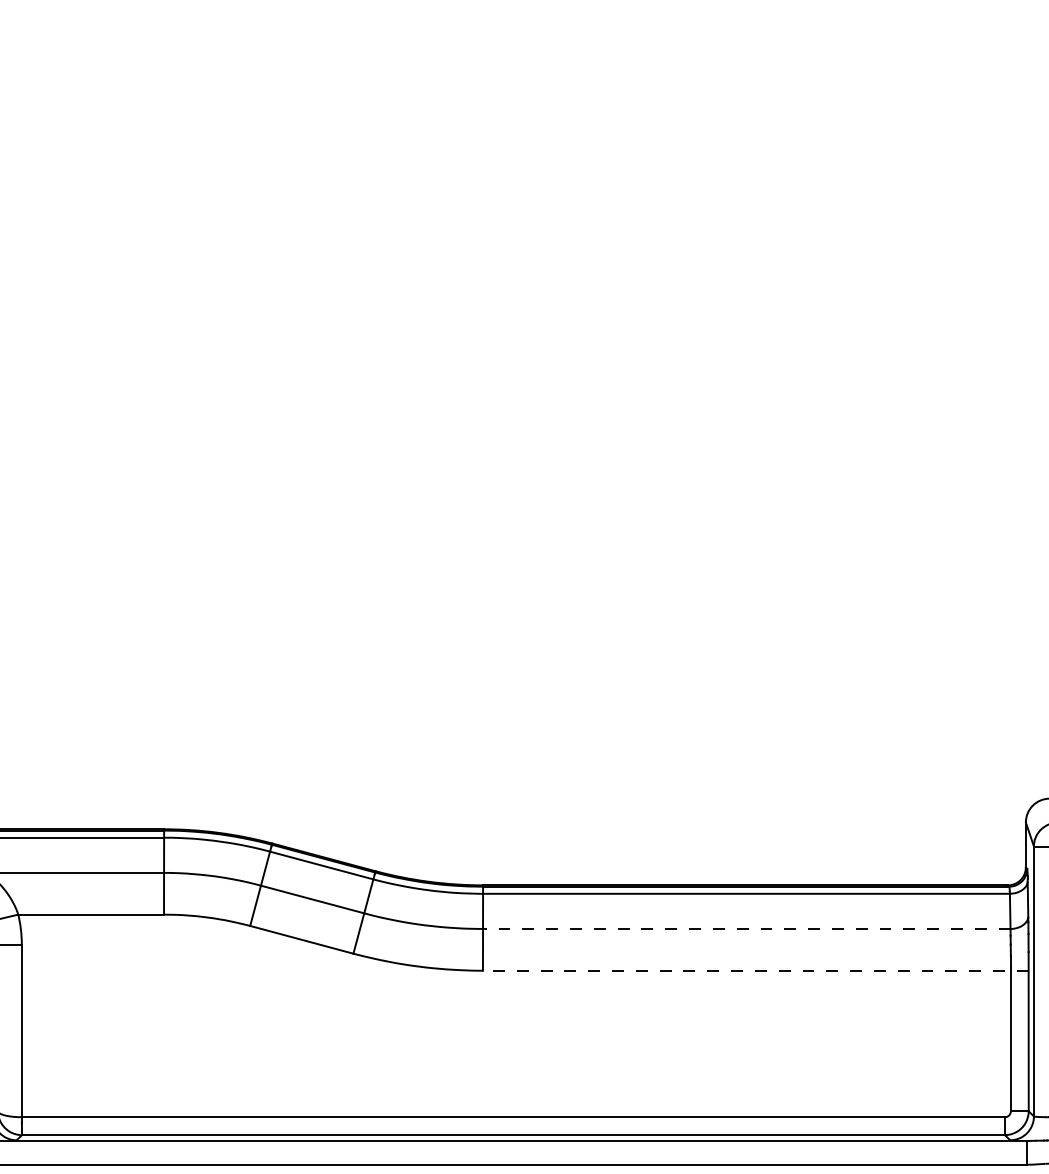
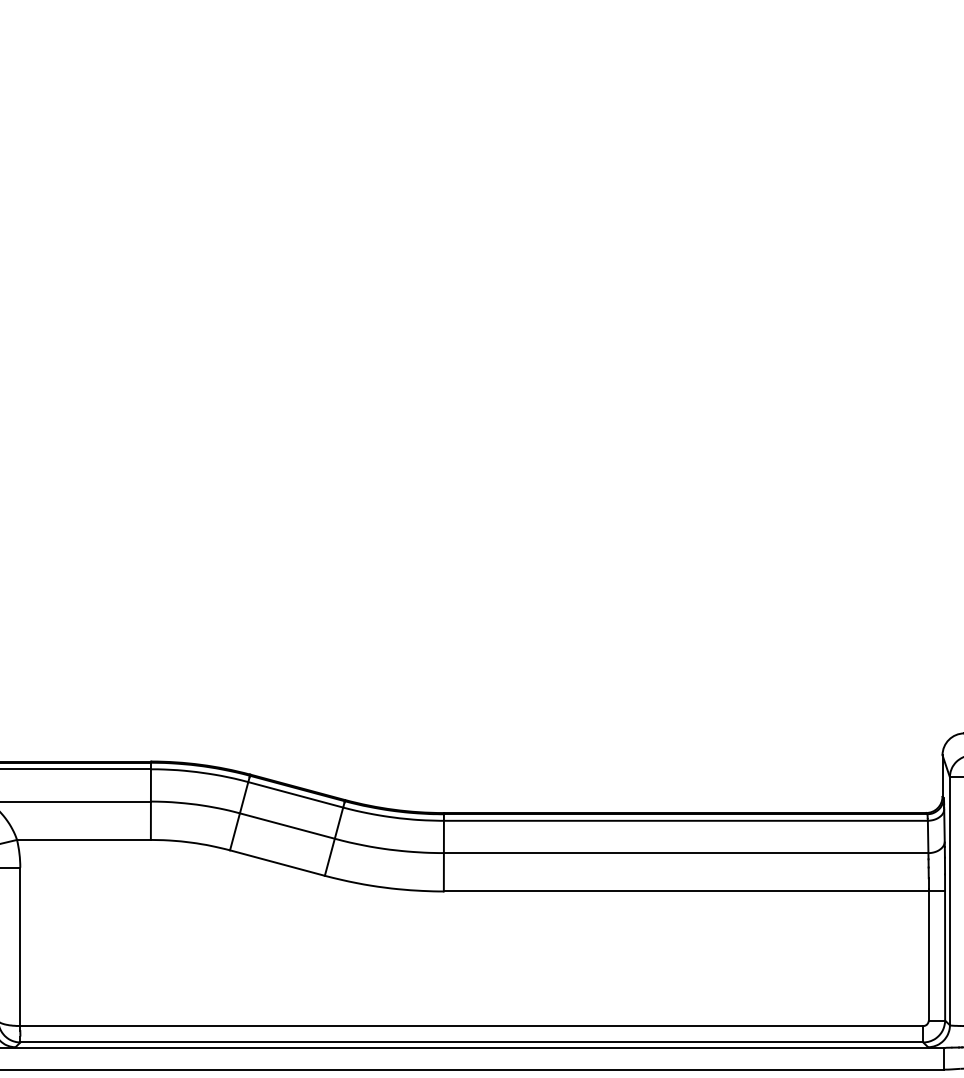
line: (746, 929) -> (685, 853), dashed -> solid
line: (755, 970) -> (694, 891), dashed -> solid

